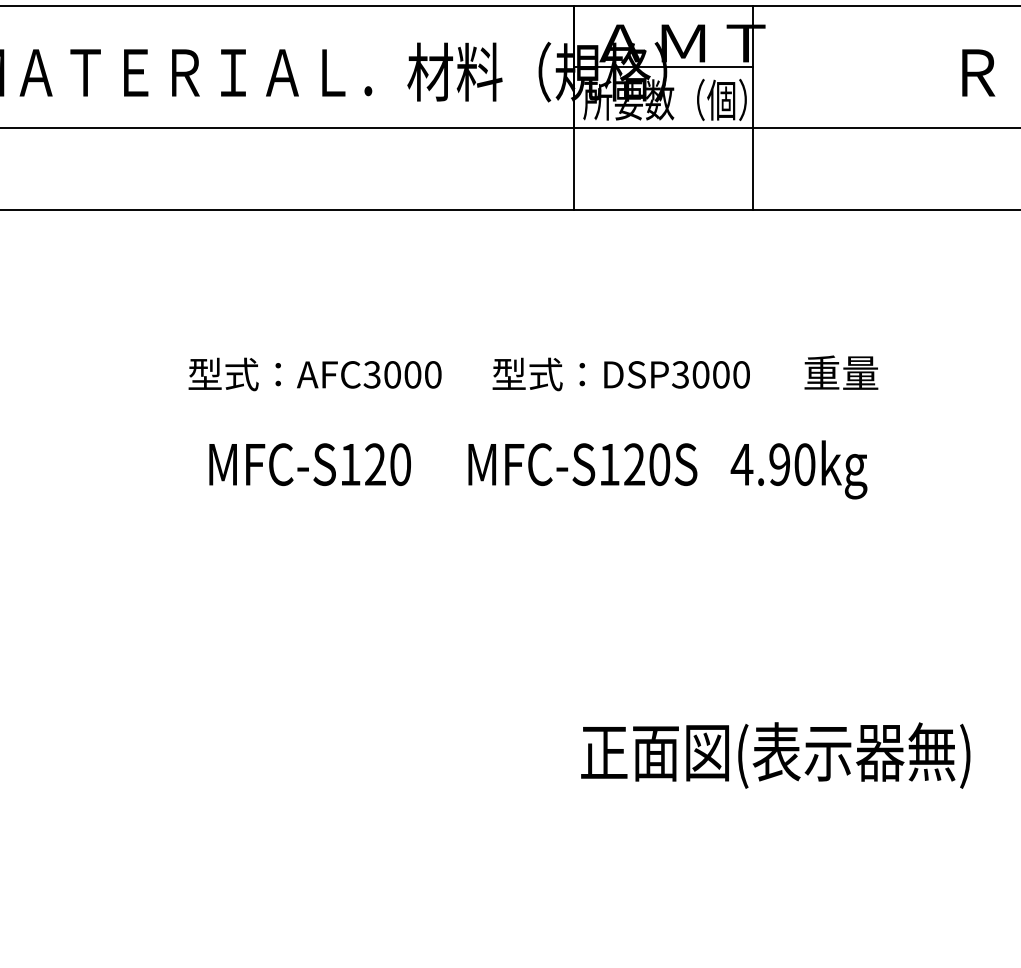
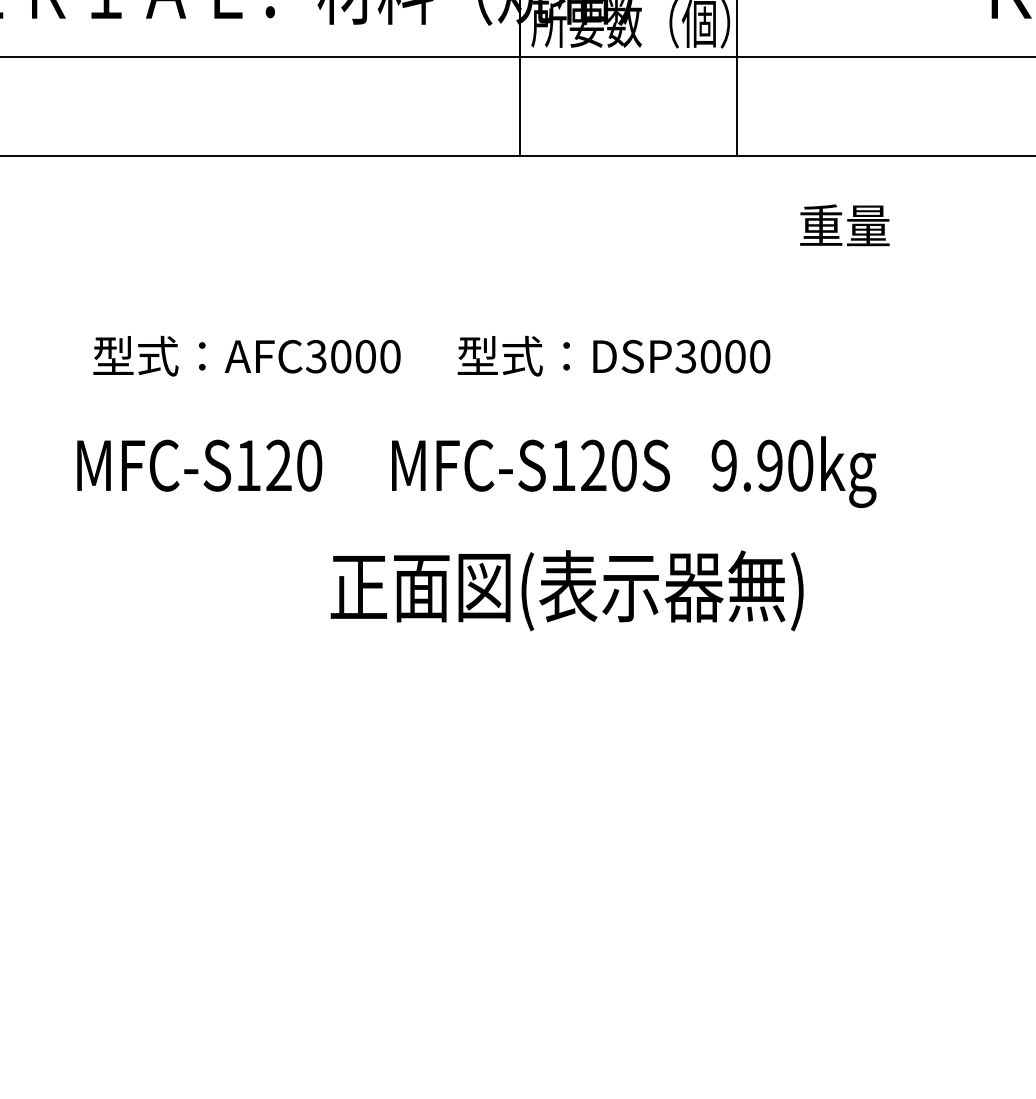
text: (841, 372) -> (845, 225), moved
text: (314, 374) -> (246, 356), moved
text: (620, 374) -> (613, 356), moved
text: (741, 464) -> (723, 465), 4.90kg -> 9.90kg
text: (775, 755) -> (566, 590), moved

